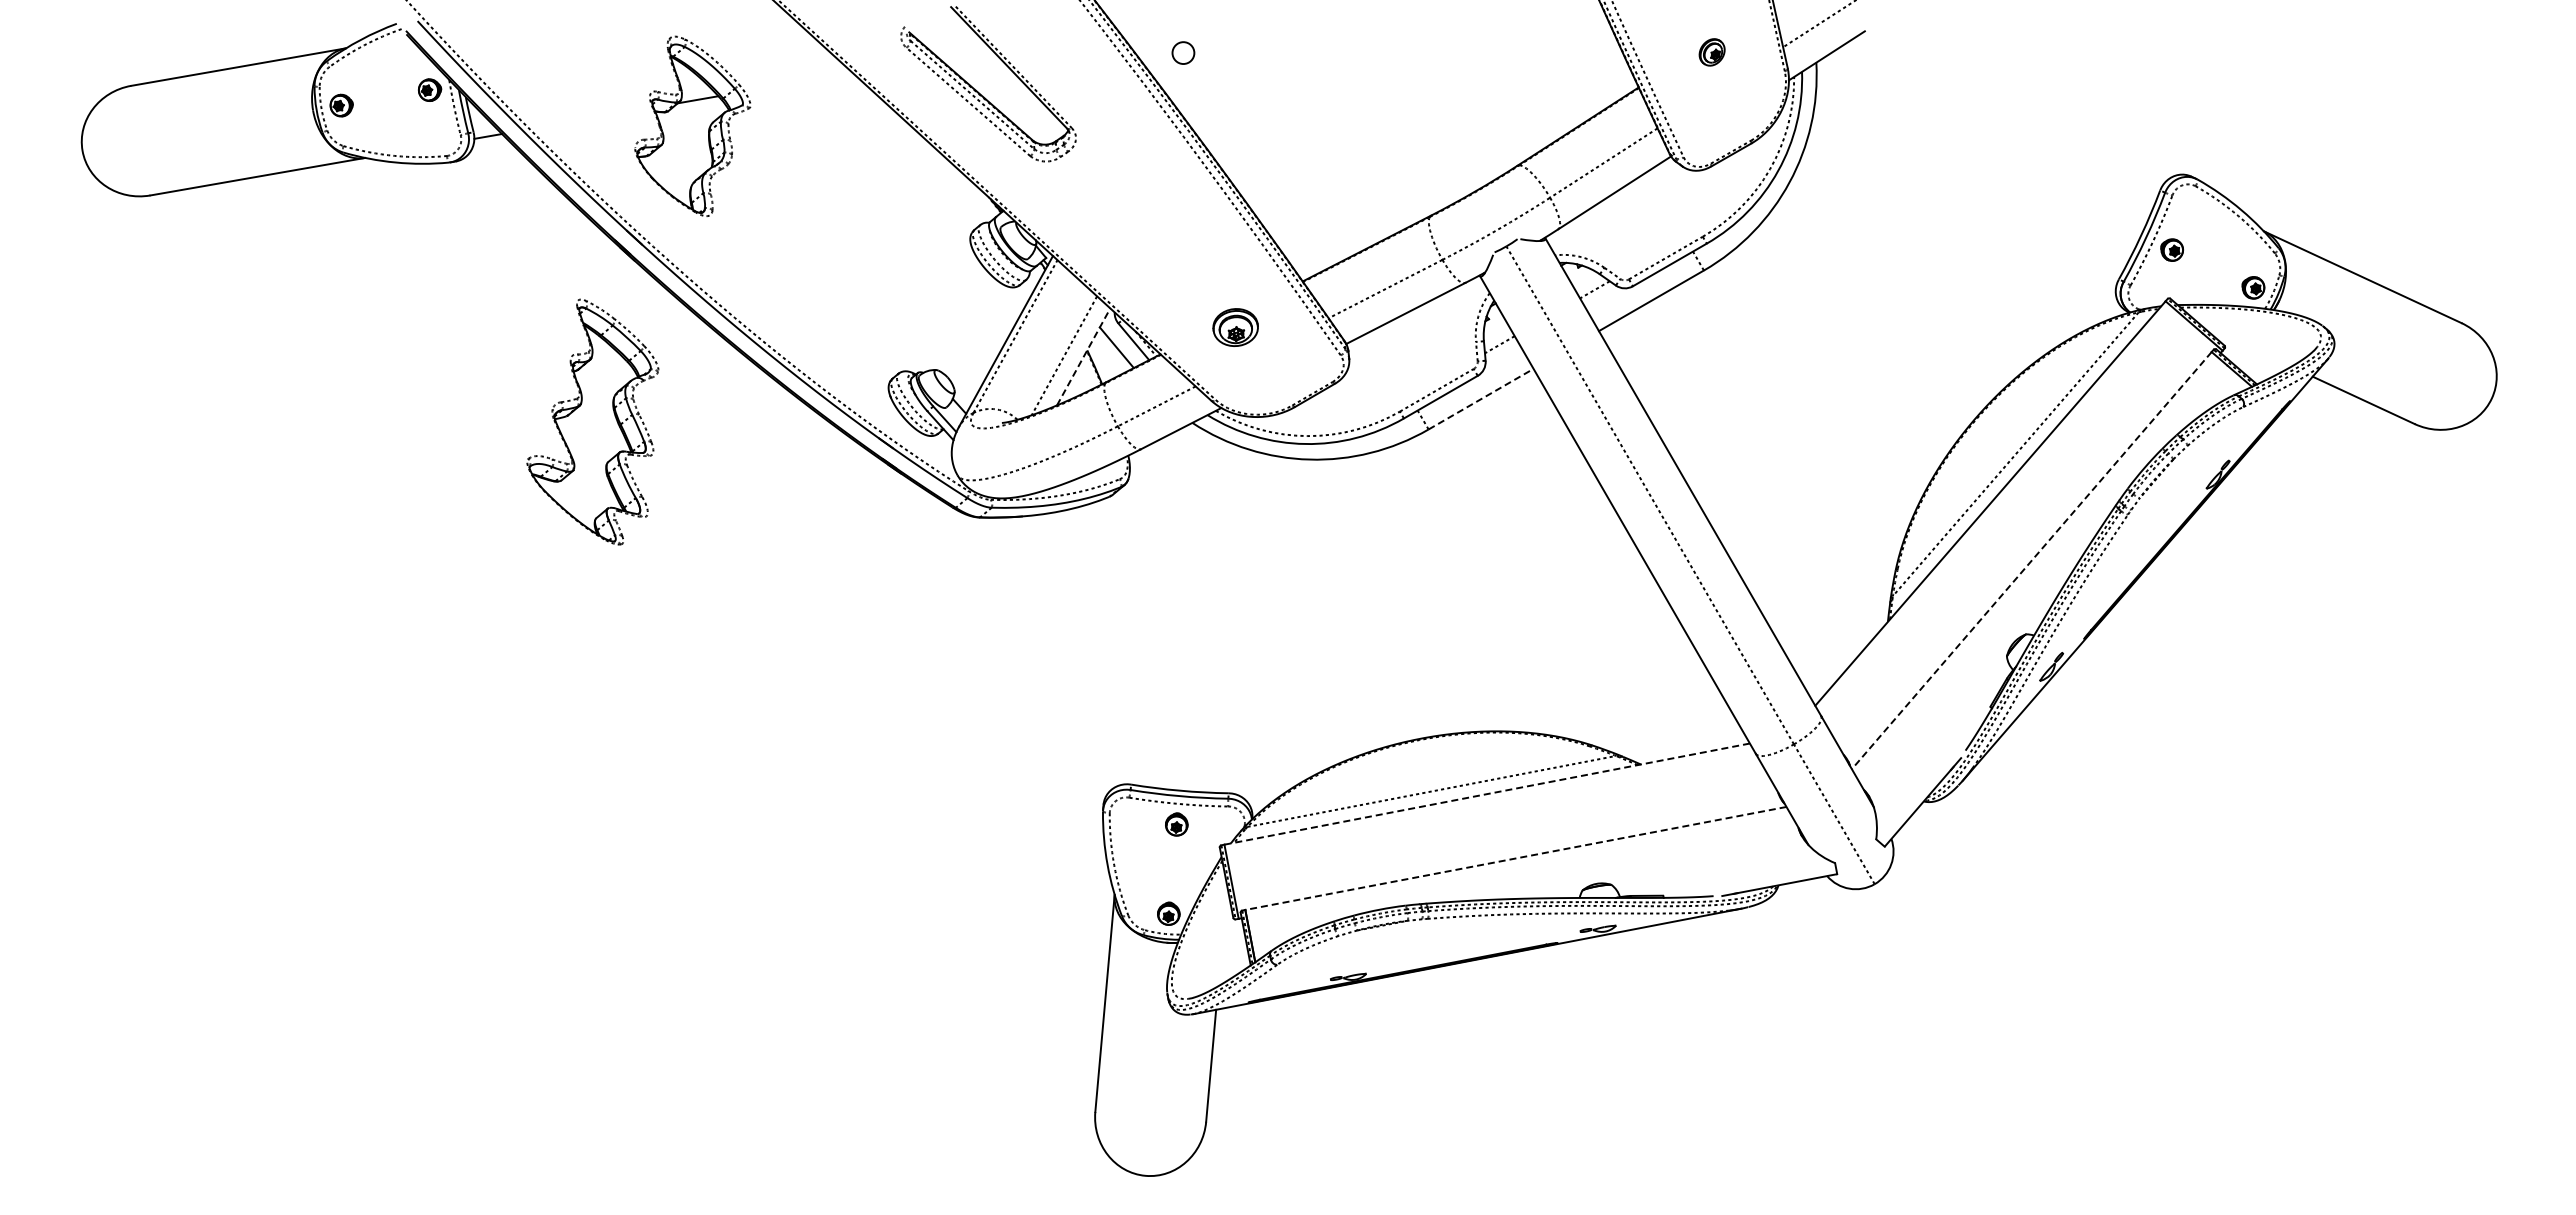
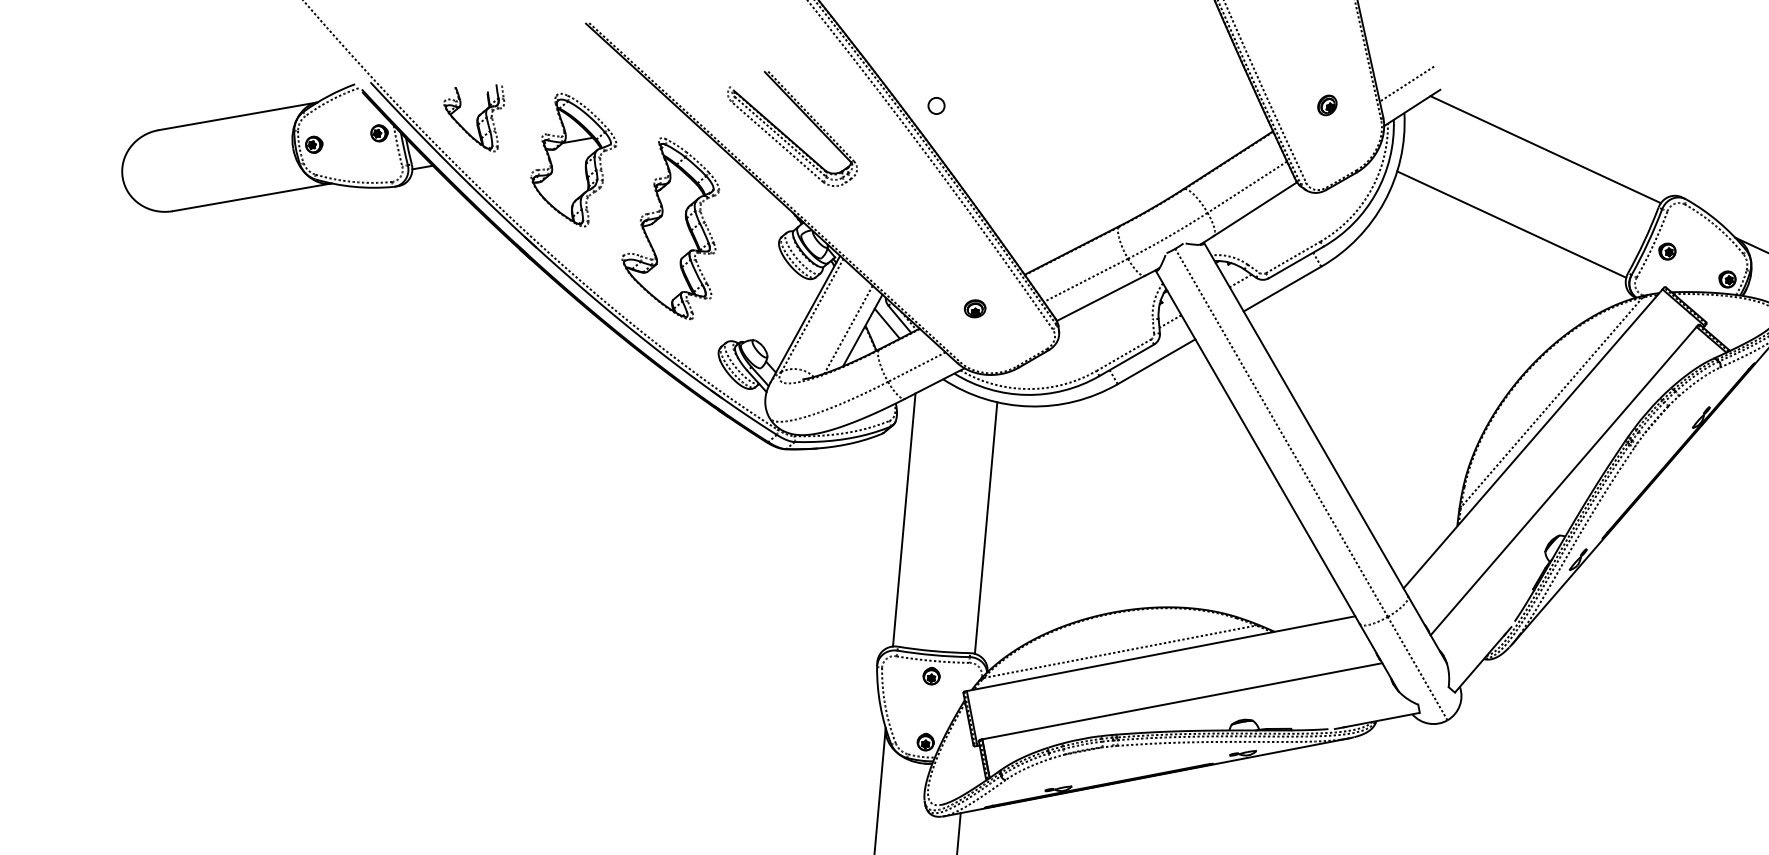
part: (557, 69) -> (473, 118), added
line: (2007, 111) -> (1545, 149), added
line: (1961, 213) -> (1511, 224), added
part: (1235, 327) -> (975, 308), size x0.62
line: (1083, 356) -> (862, 330), dashed -> solid
line: (1481, 399) -> (1156, 362), dashed -> solid
part: (592, 421) -> (670, 228), moved
line: (2031, 561) -> (1563, 481), dashed -> solid
line: (1139, 613) -> (904, 520), added
line: (1250, 624) -> (986, 528), added
line: (1487, 794) -> (1161, 653), dashed -> solid
line: (1515, 858) -> (1182, 701), dashed -> solid

